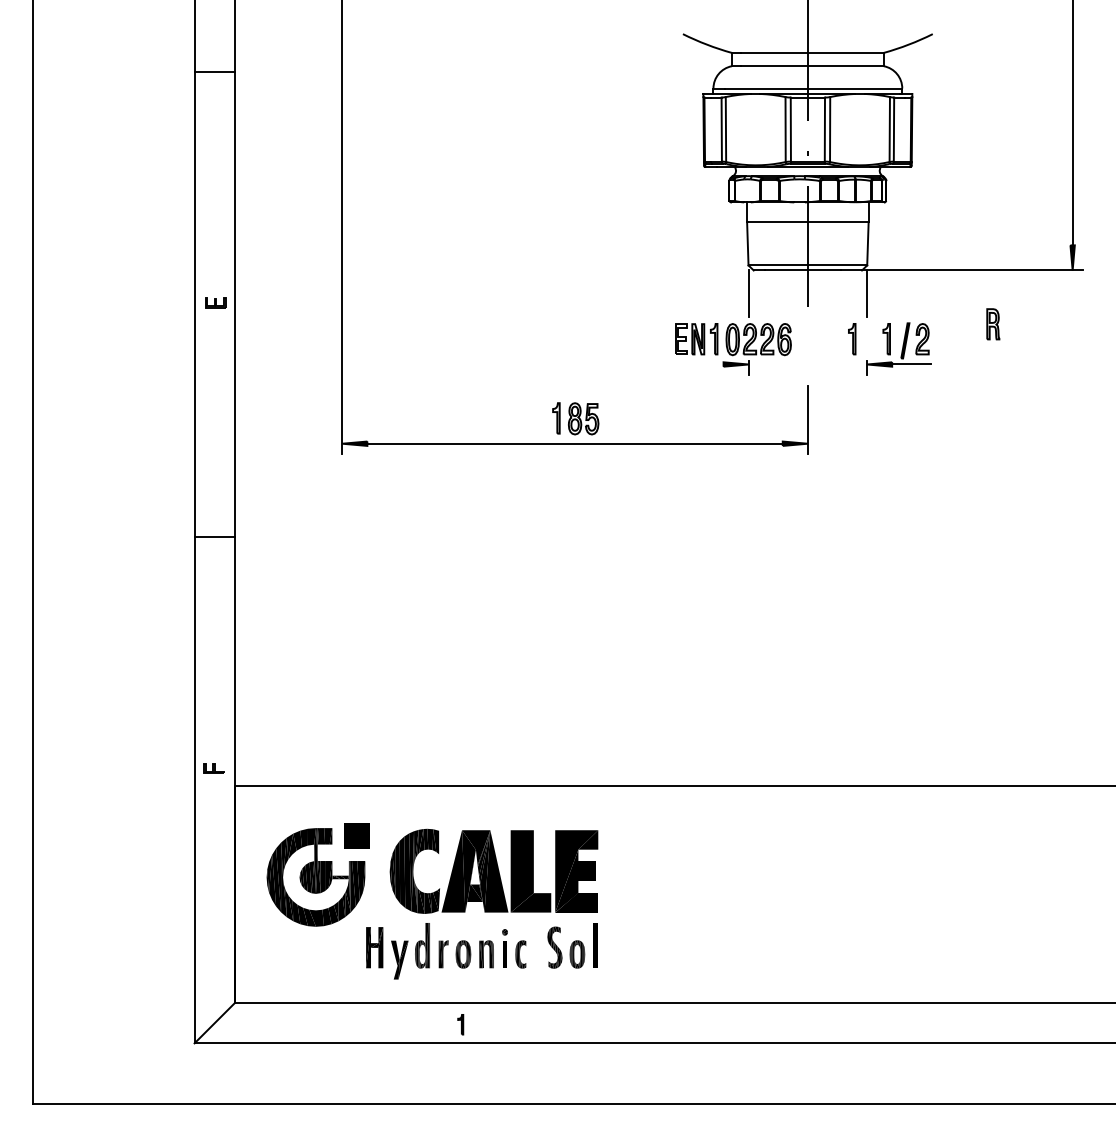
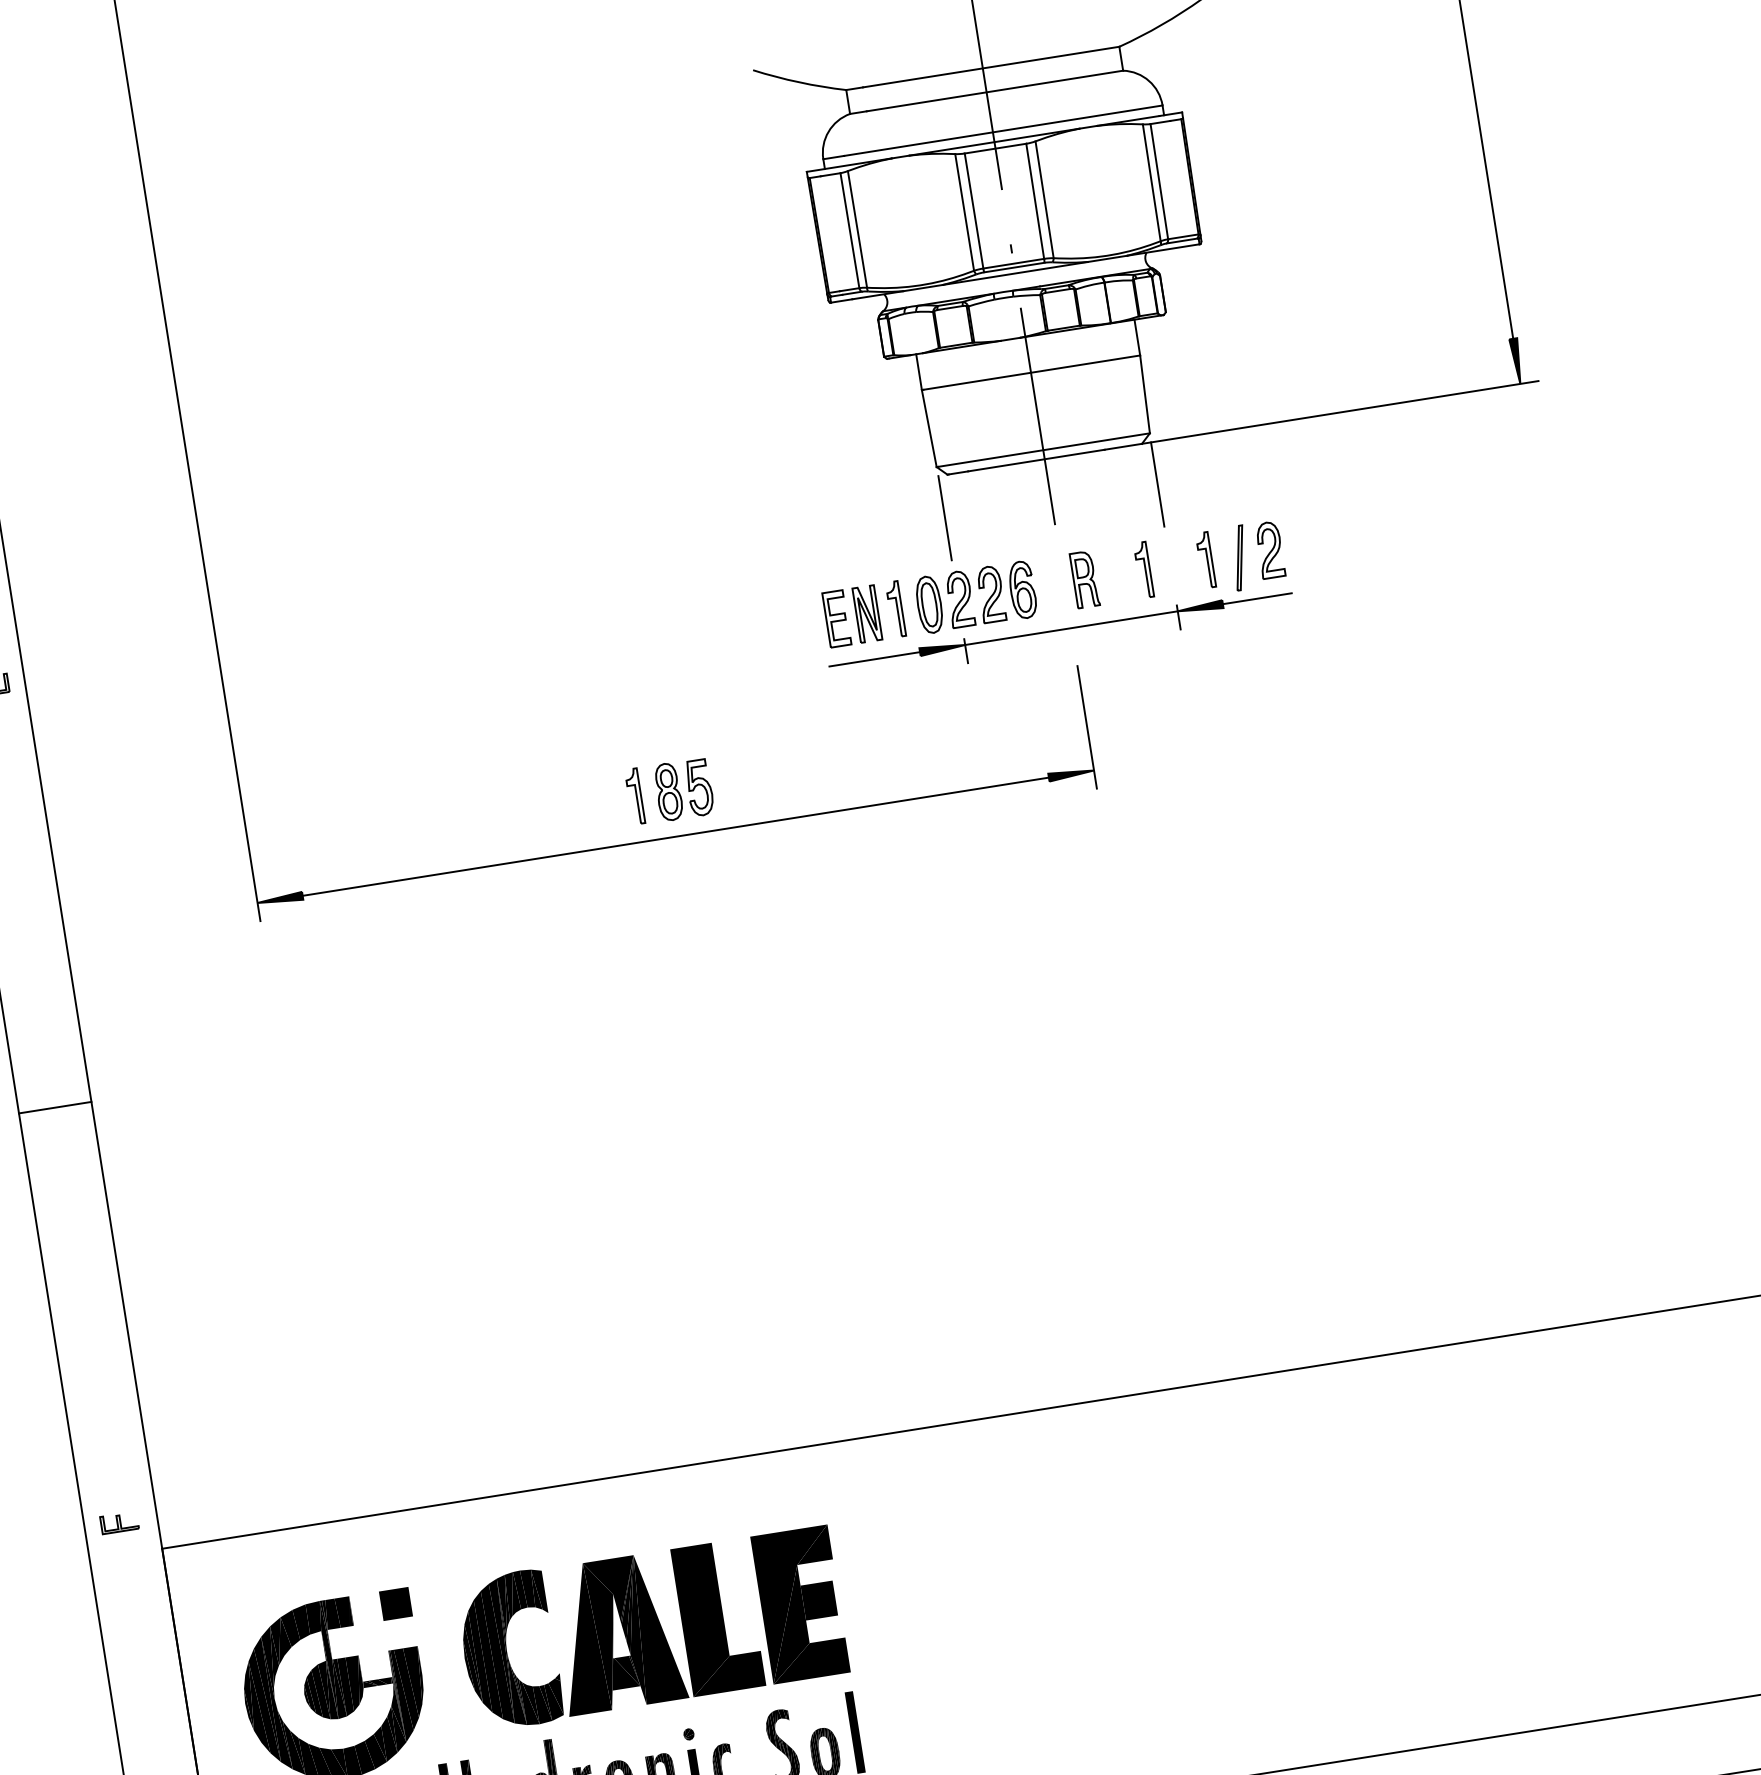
part: (993, 324) -> (1085, 579), moved
line: (698, 364) -> (874, 659), added
line: (807, 364) -> (1070, 628), added
part: (356, 836) -> (394, 1604), size x0.62

